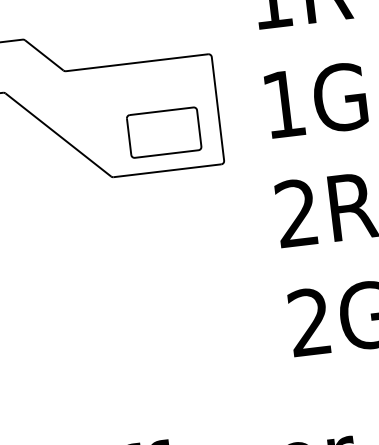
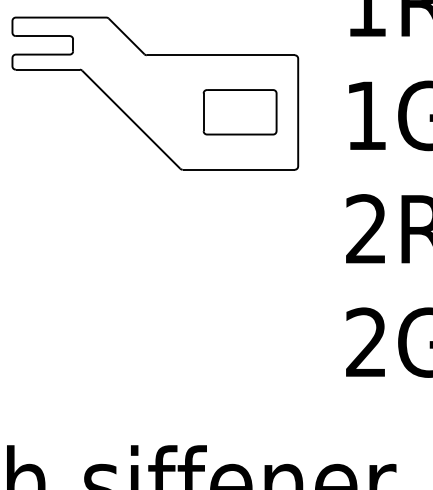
part: (163, 132) -> (239, 112), moved

